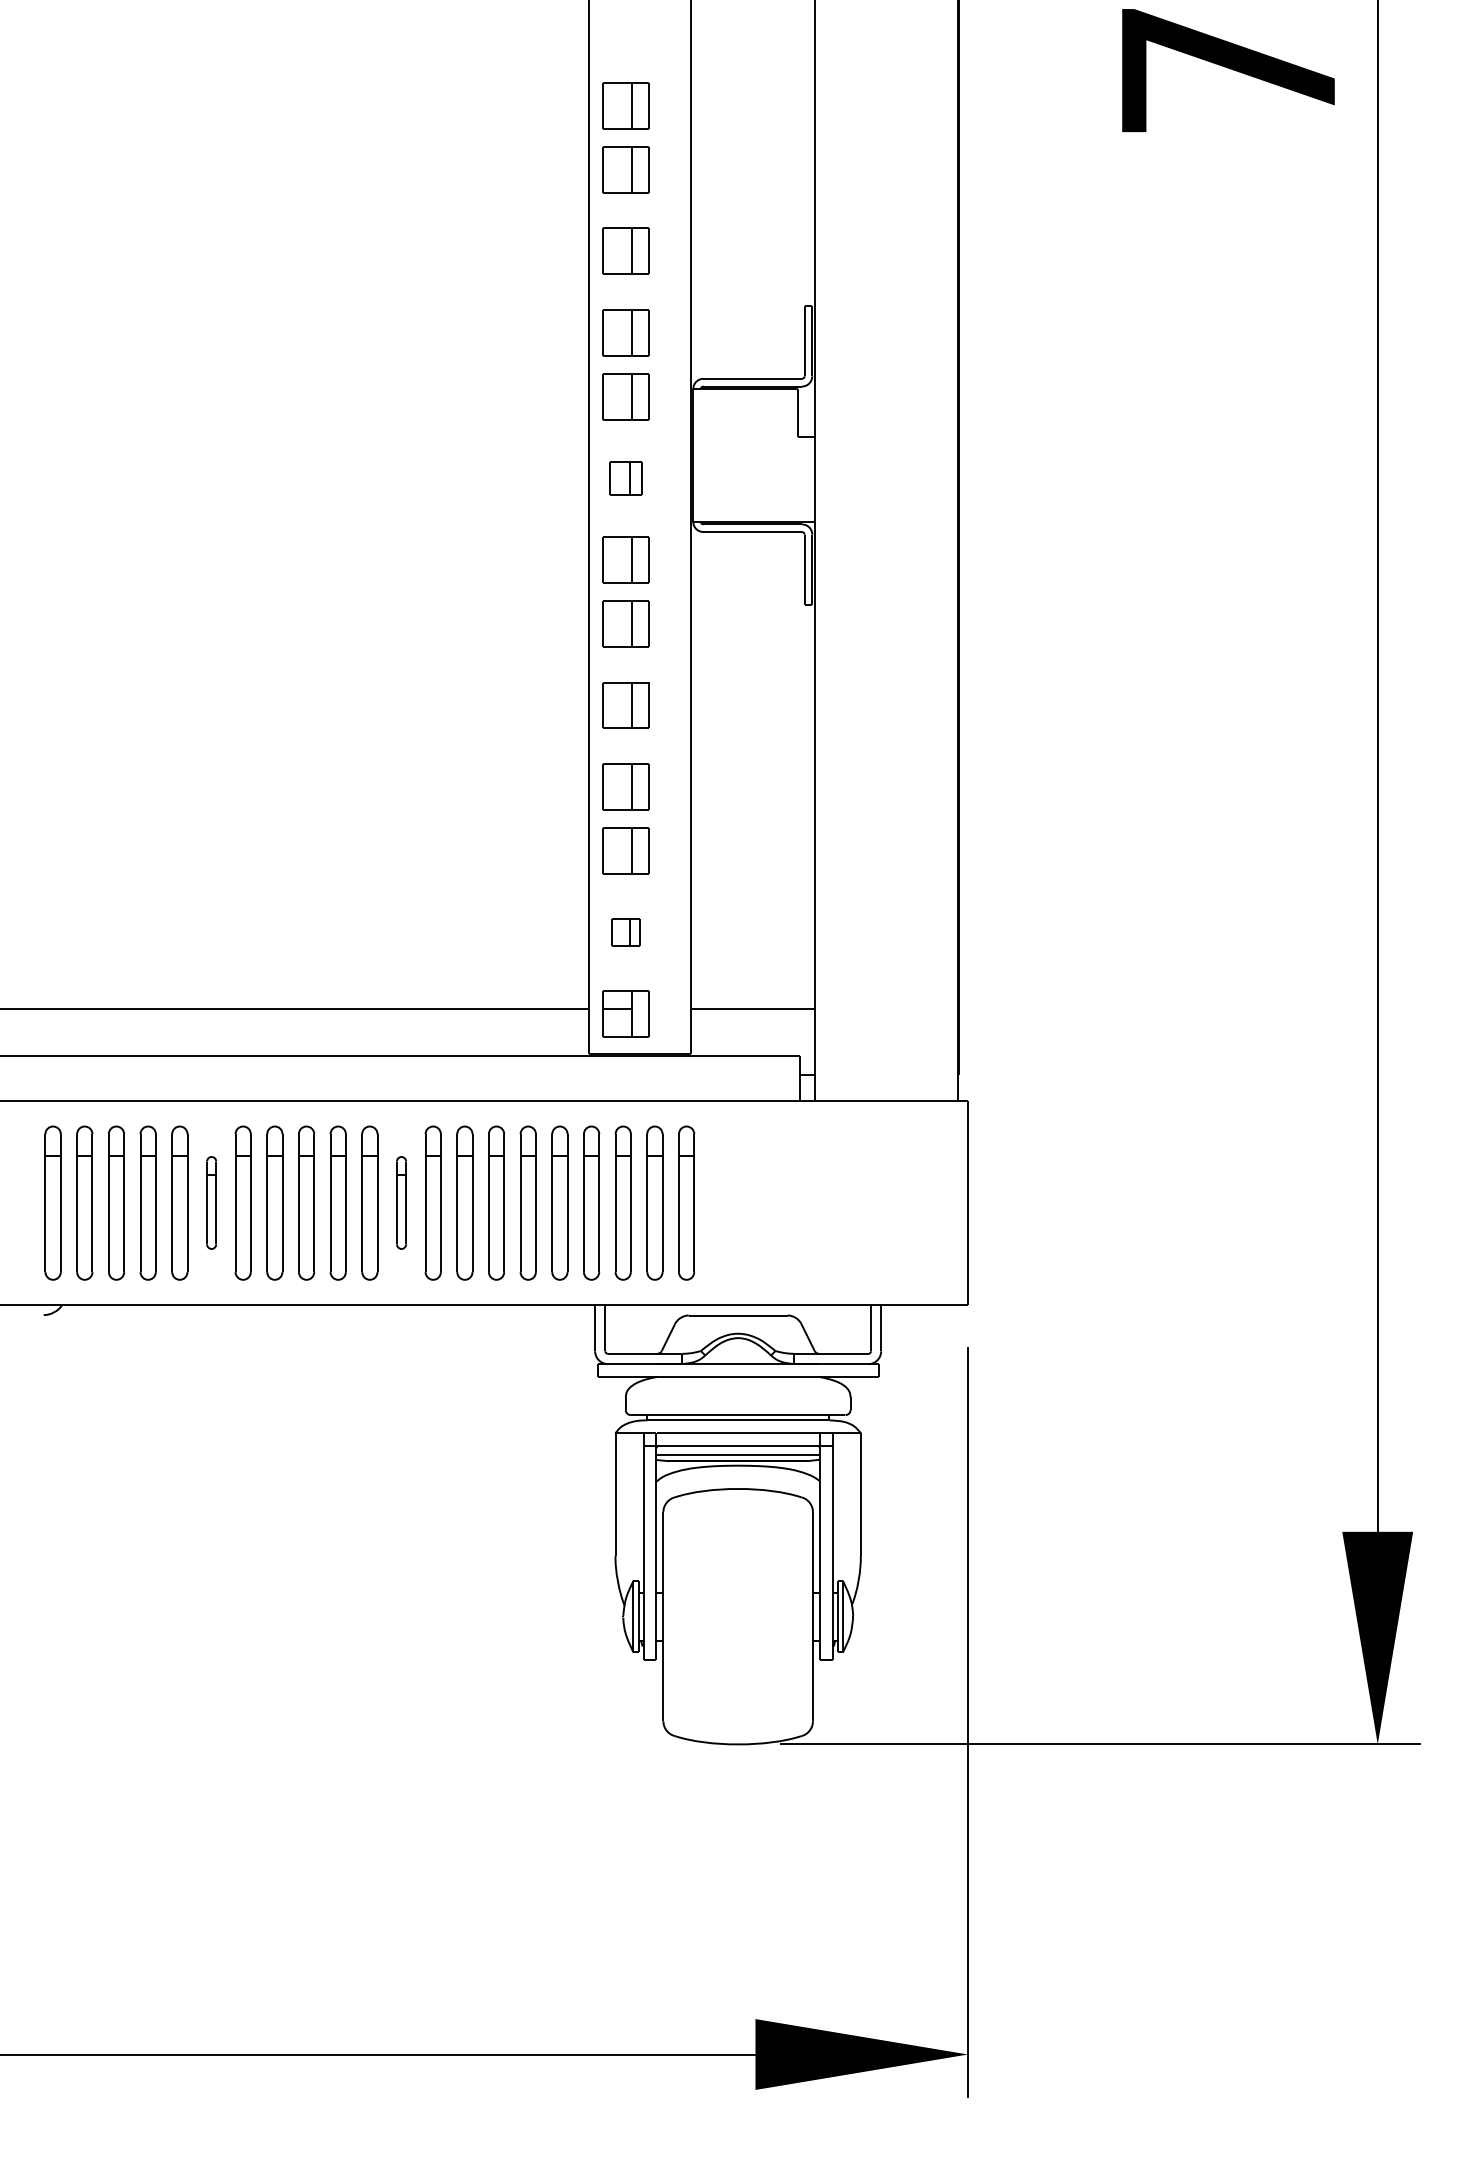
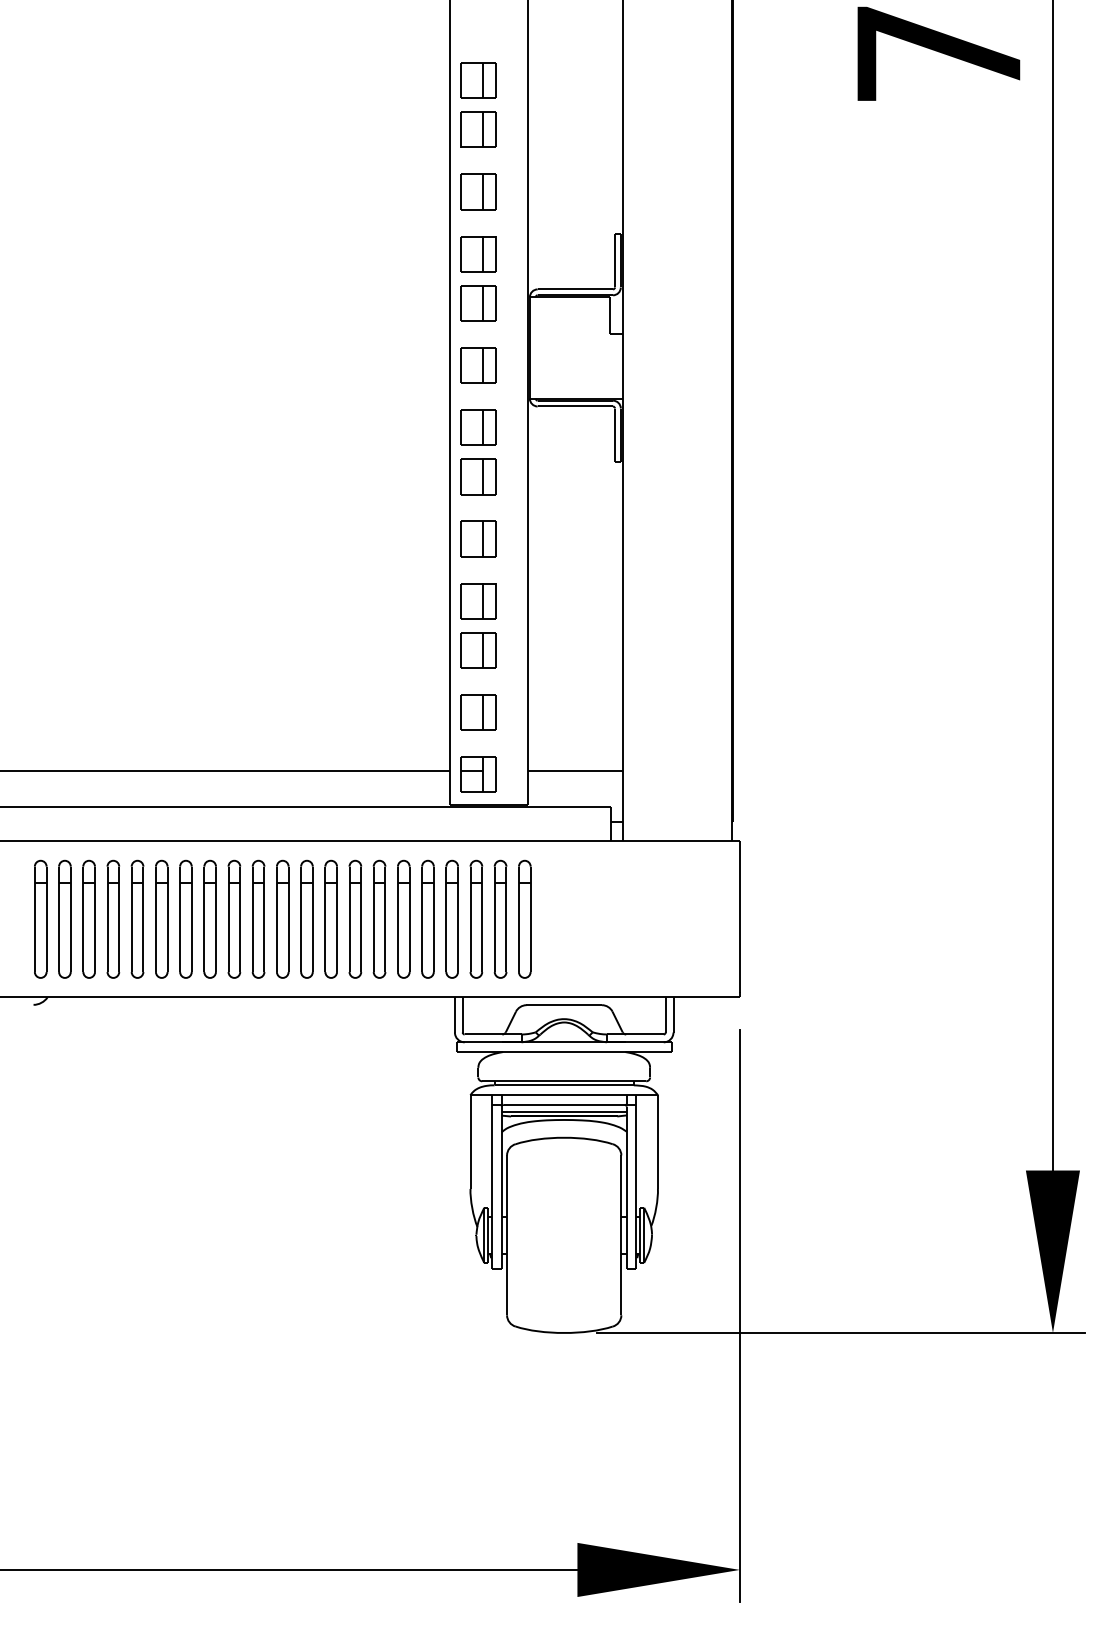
part: (626, 478) -> (478, 365), size x1.43
part: (626, 932) -> (478, 712), size x1.67
part: (211, 1202) -> (161, 918), size x1.67
part: (400, 1202) -> (306, 918), size x1.67

